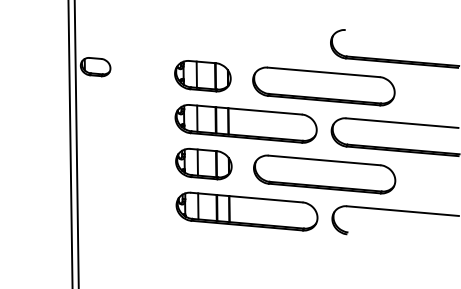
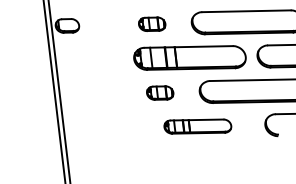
part: (202, 76) -> (151, 24), size x0.6
part: (203, 164) -> (159, 93), size x0.6
part: (246, 211) -> (197, 126), size x0.6

